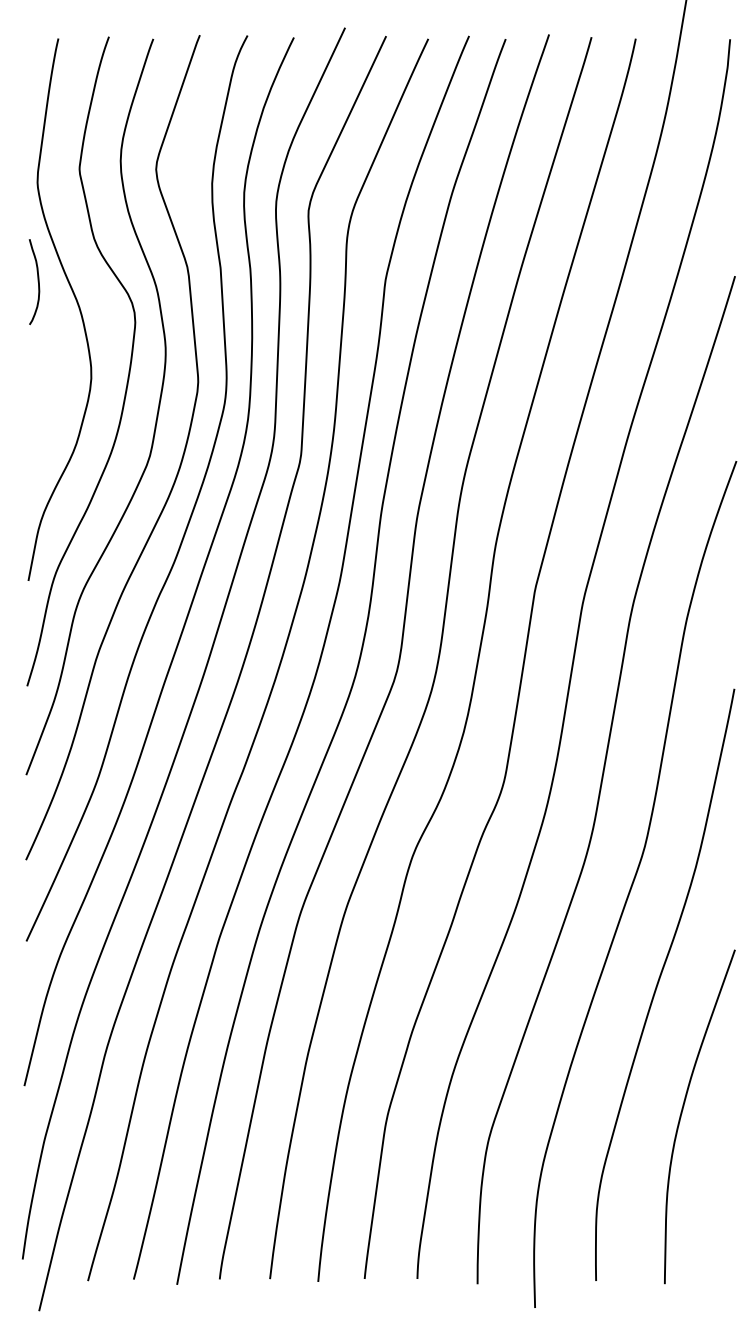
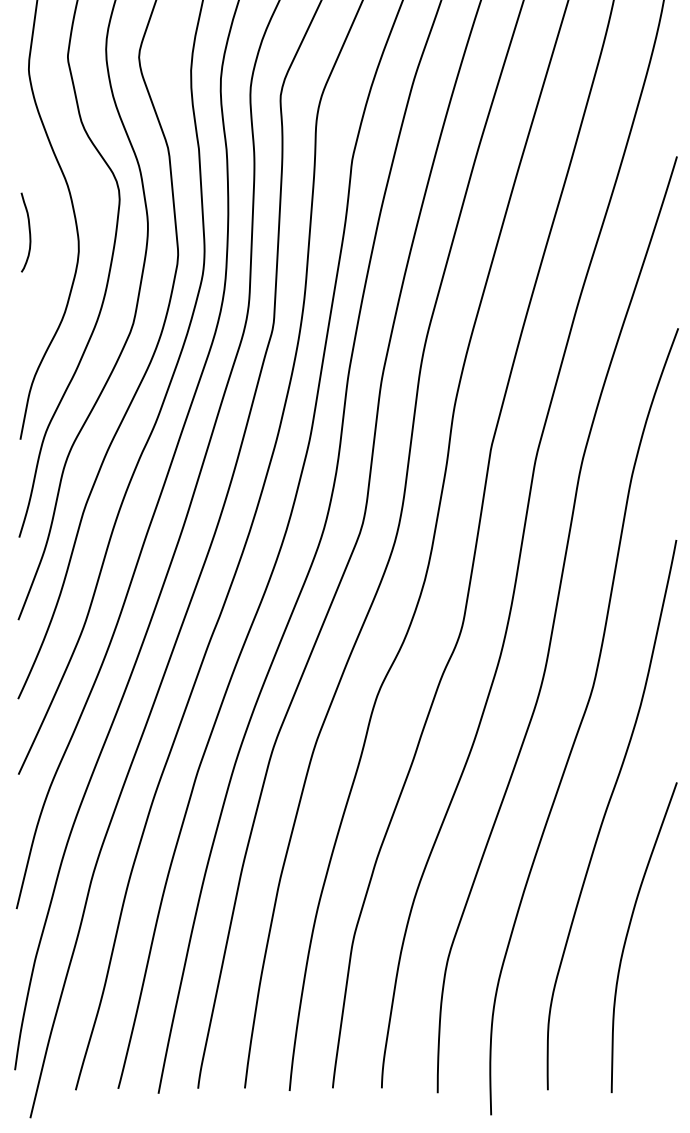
curve: (37, 281) -> (28, 232), moved

